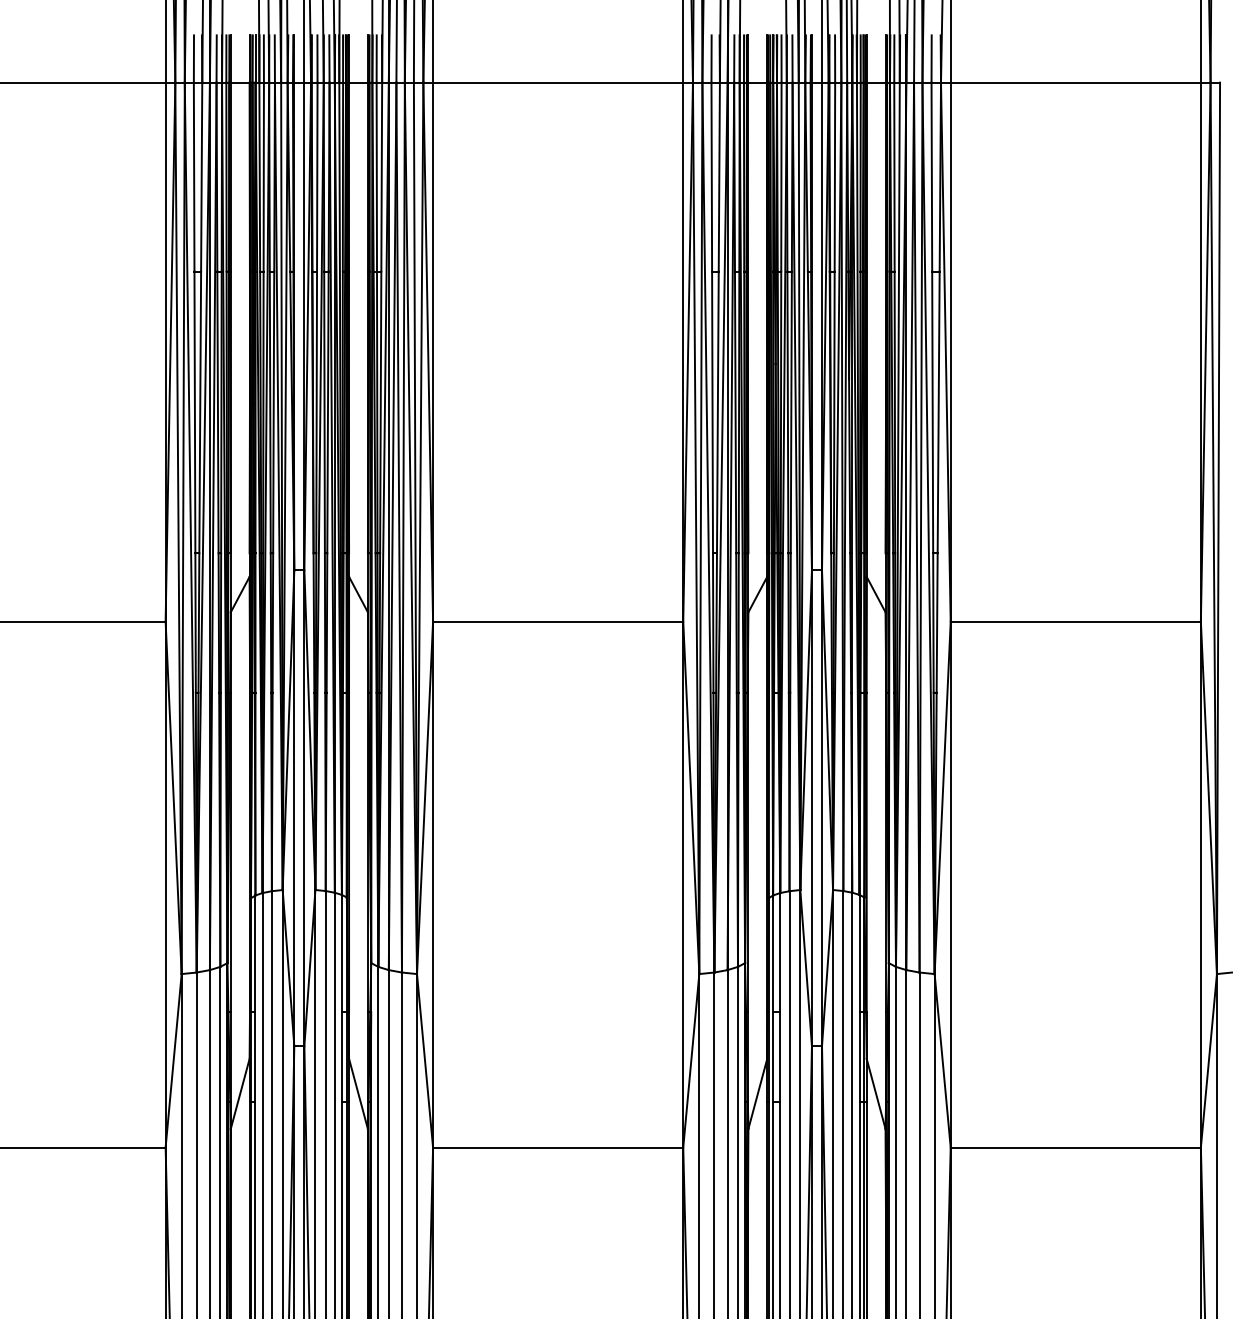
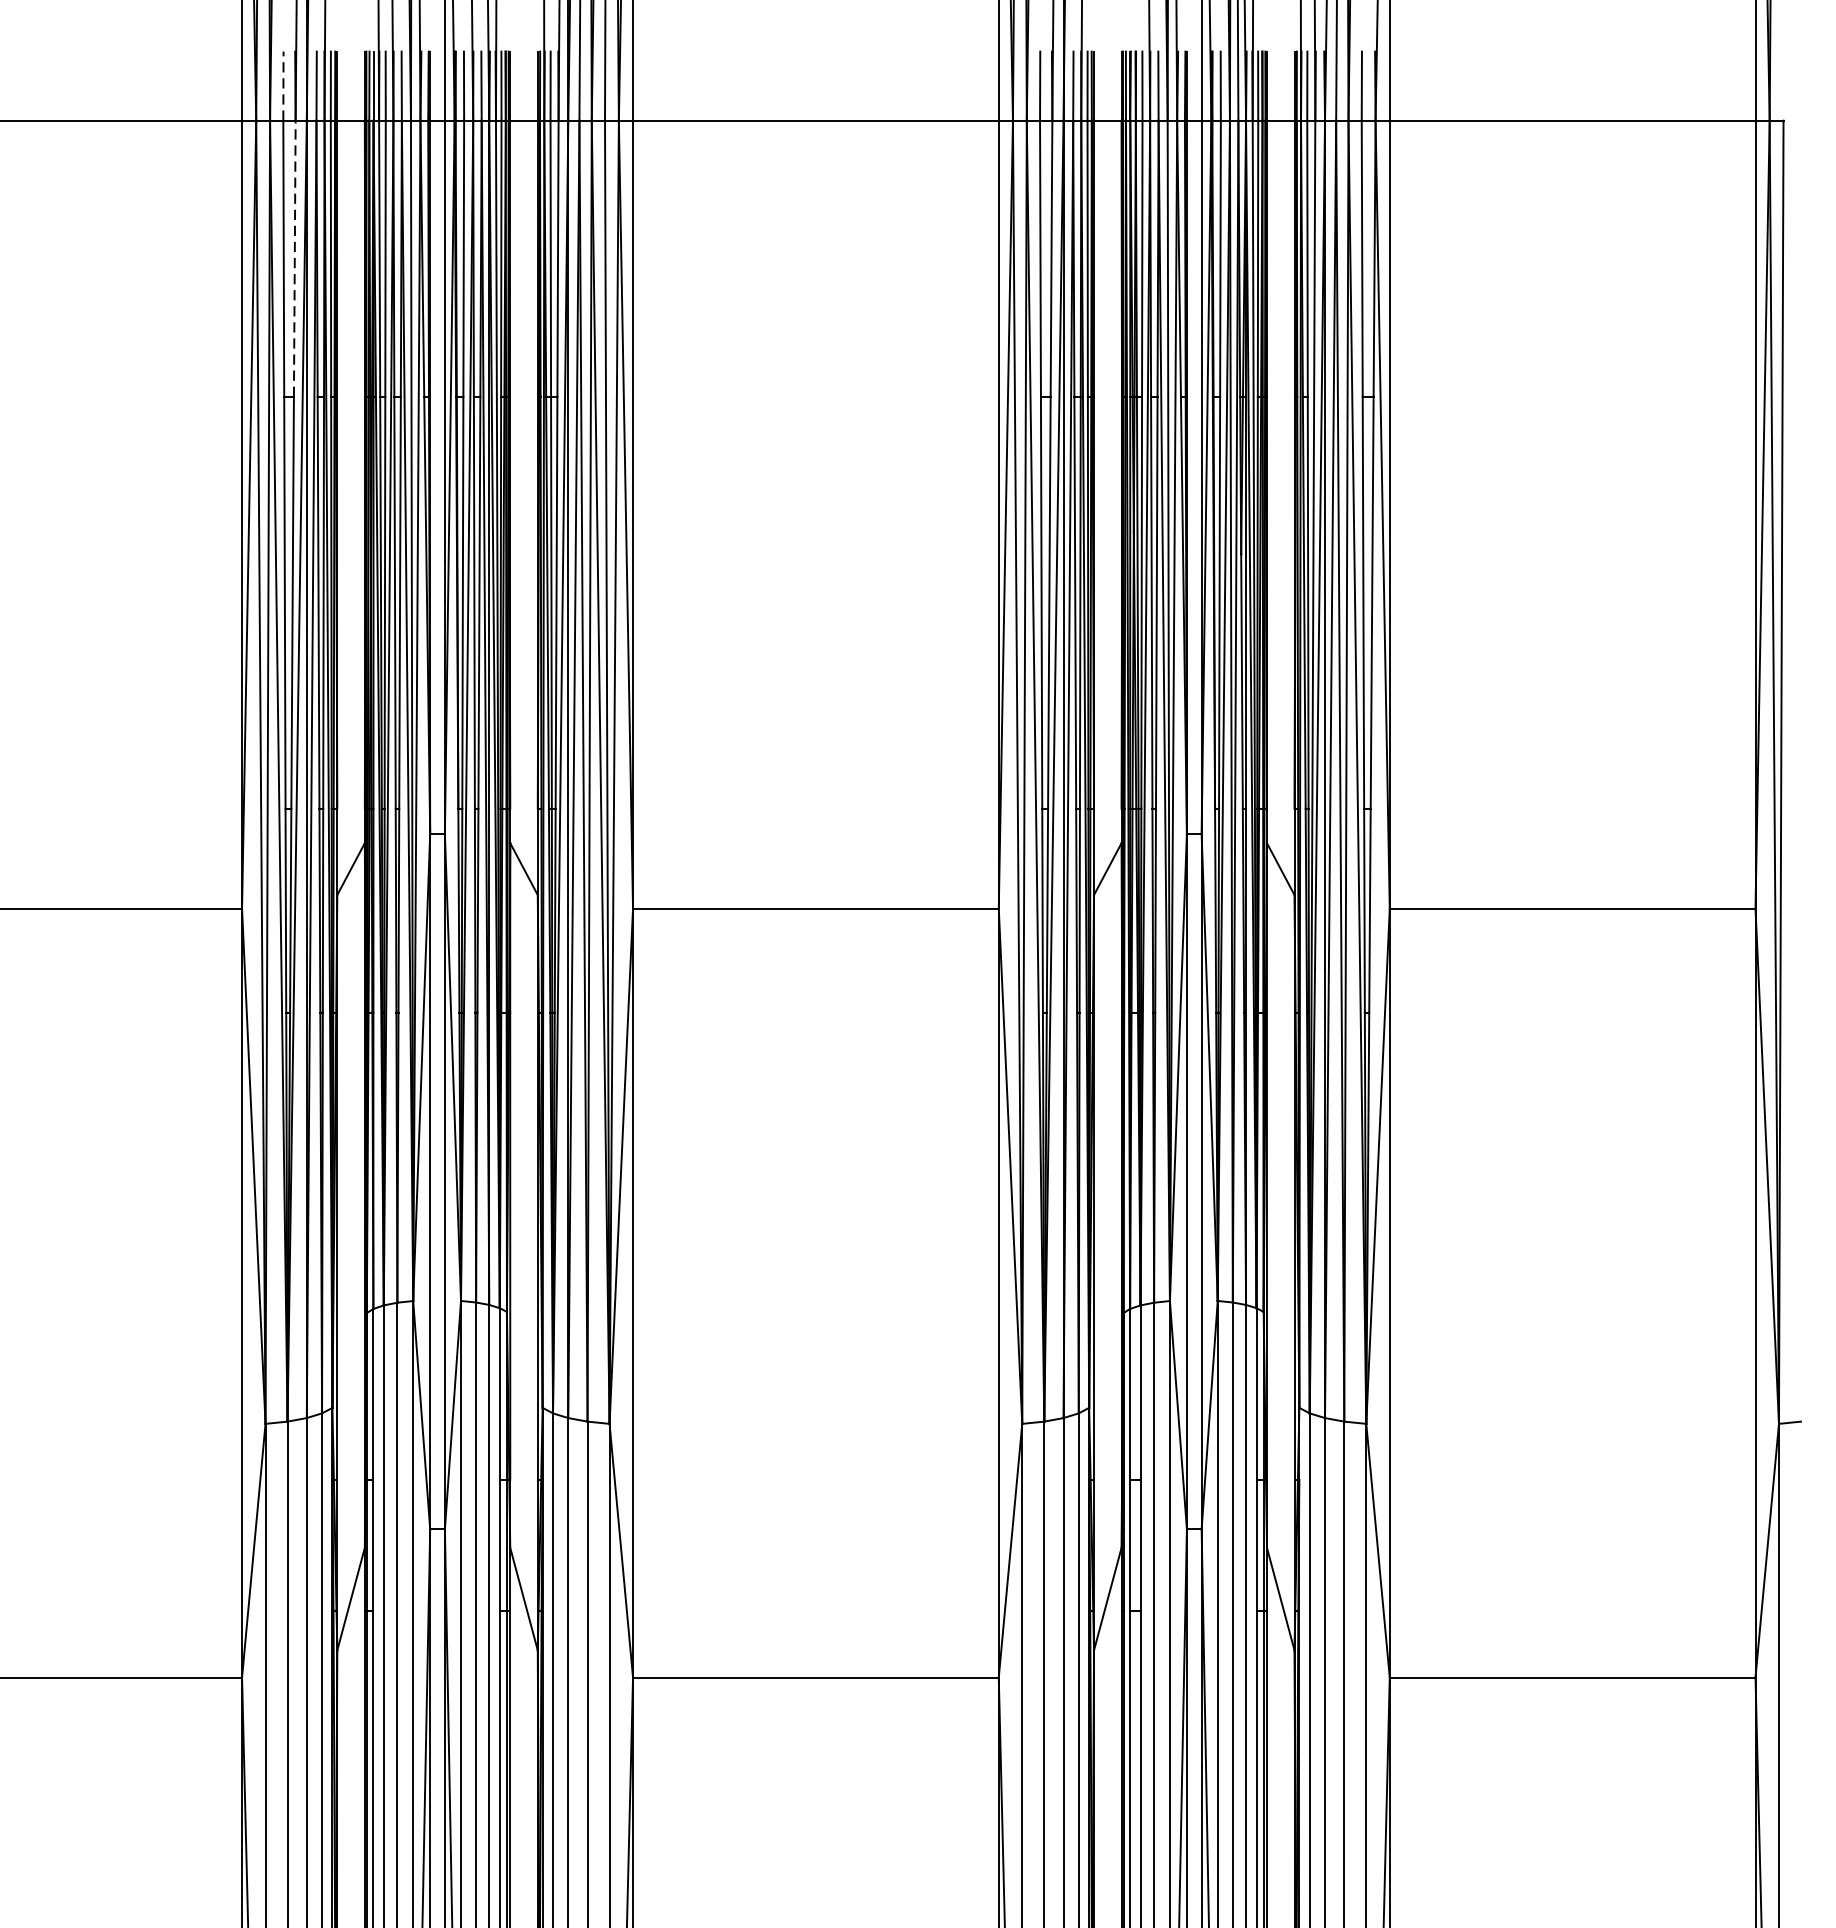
line: (193, 59) -> (282, 86), solid -> dashed
line: (201, 176) -> (294, 257), solid -> dashed

